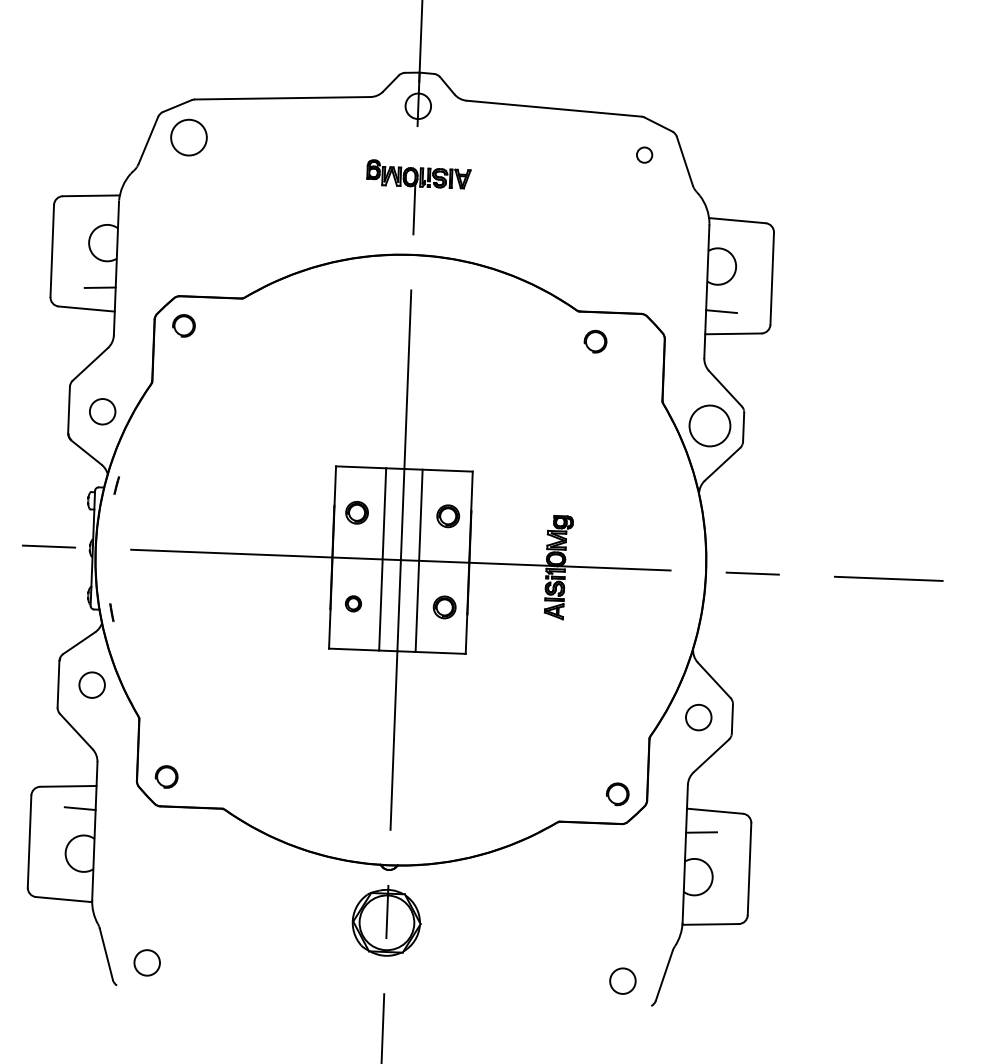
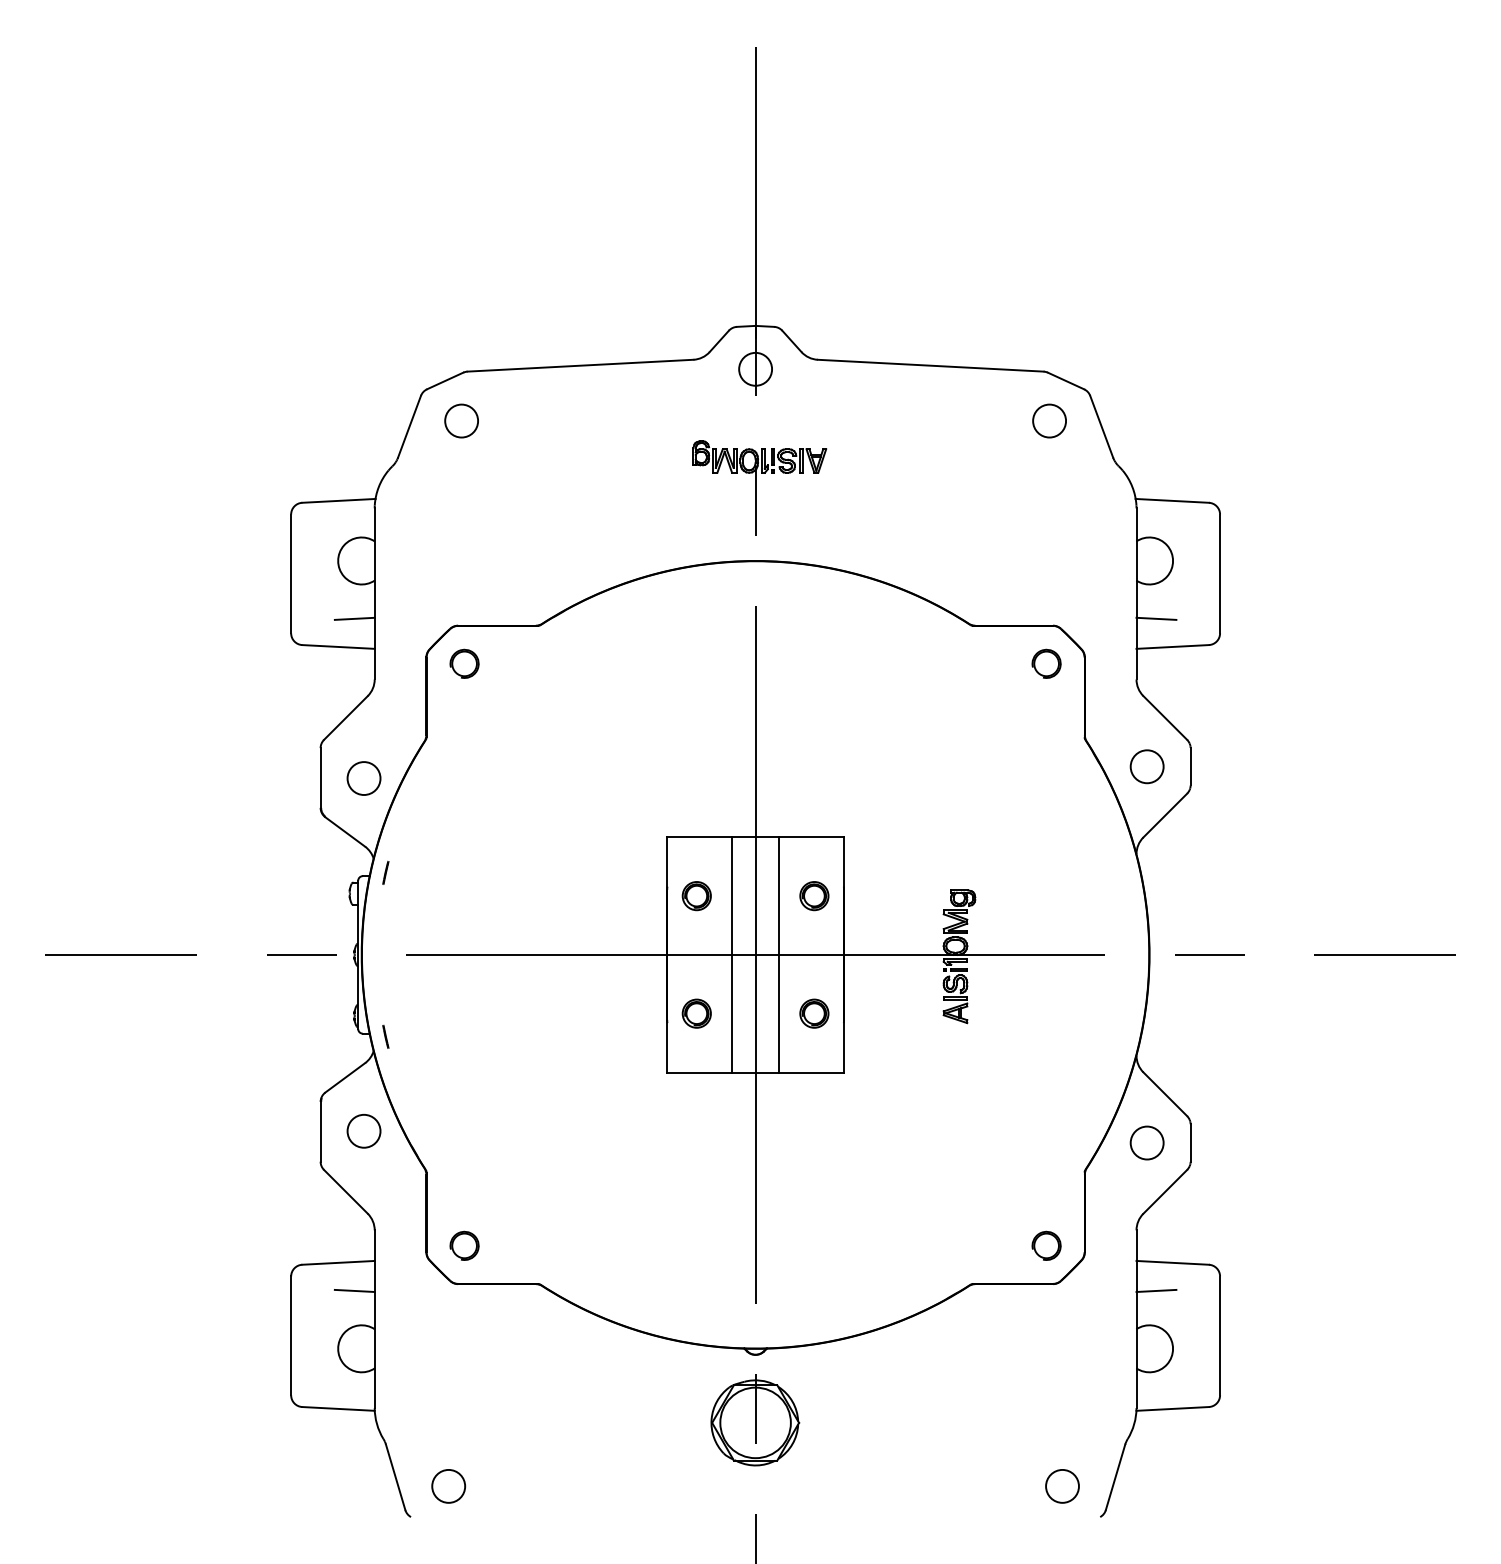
circle: (188, 137) -> (461, 420), size x0.71
circle: (644, 154) -> (1049, 420), size x1.67
part: (595, 341) -> (1046, 663), moved
circle: (709, 425) -> (1146, 766), size x0.62
part: (353, 603) -> (696, 1013), size x1.43

